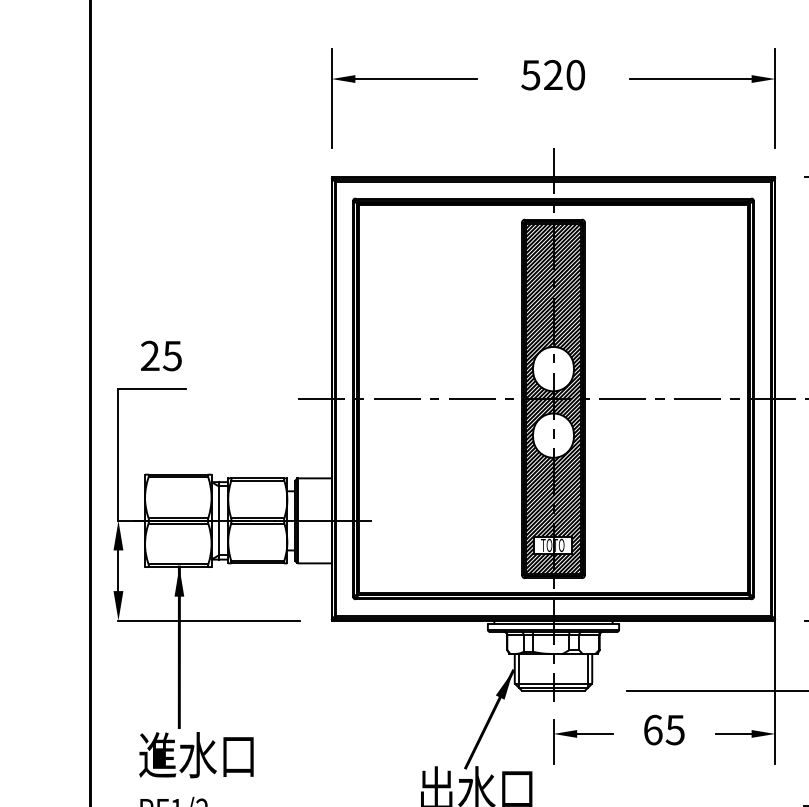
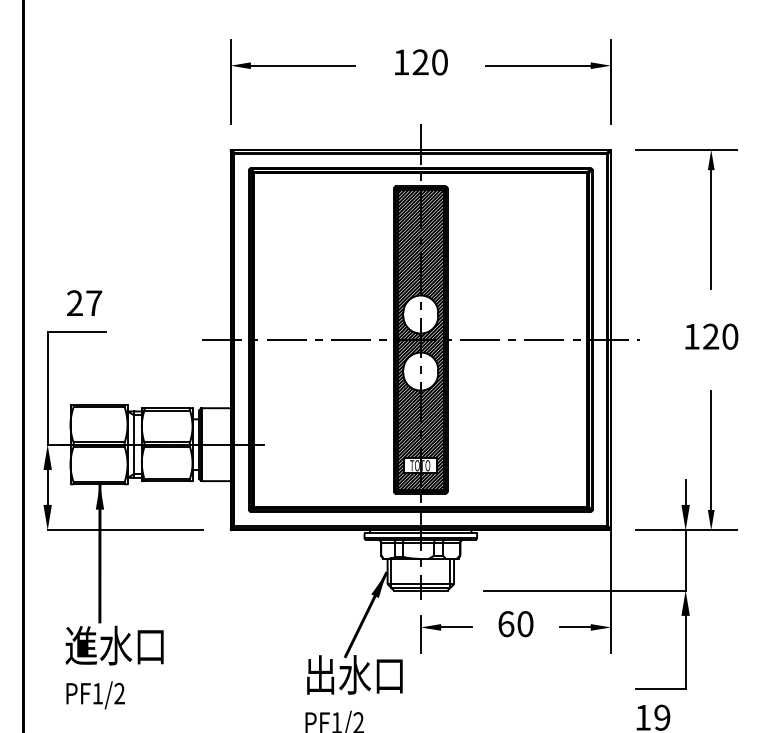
text: (530, 75) -> (401, 62), 520 -> 120
text: (171, 356) -> (93, 303), 25 -> 27
text: (675, 730) -> (525, 624), 65 -> 60

